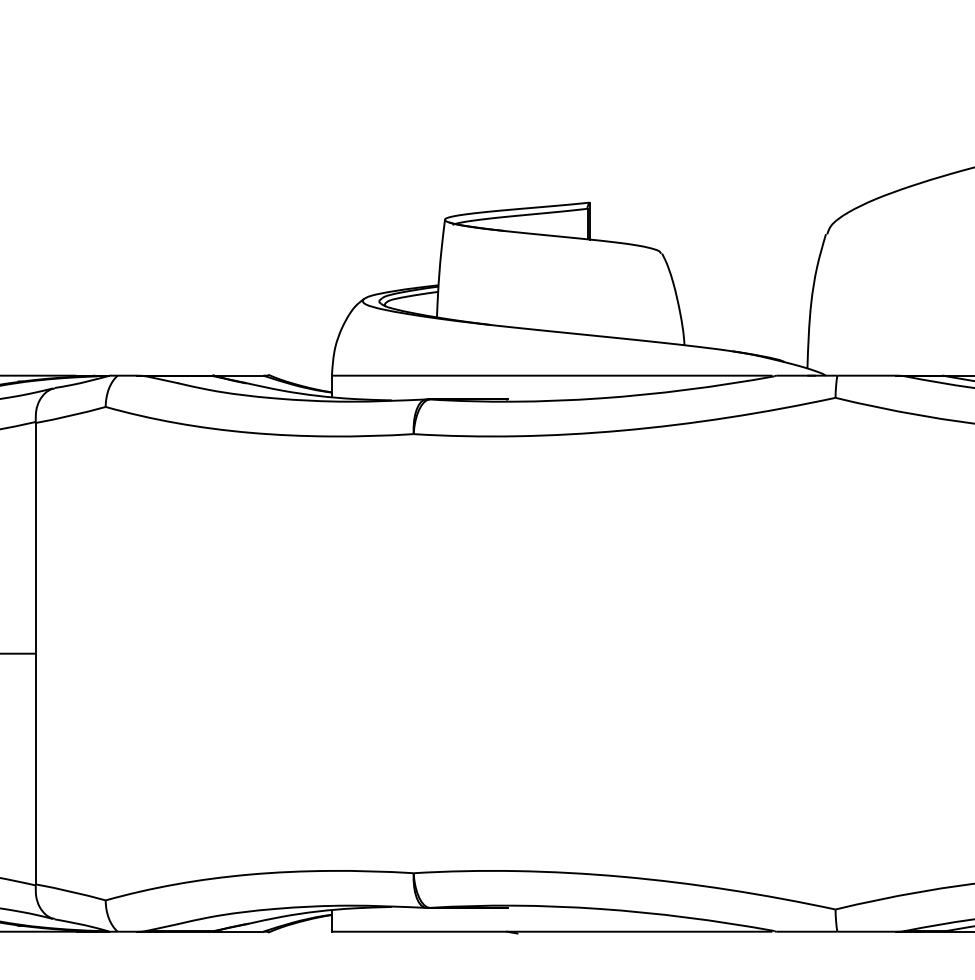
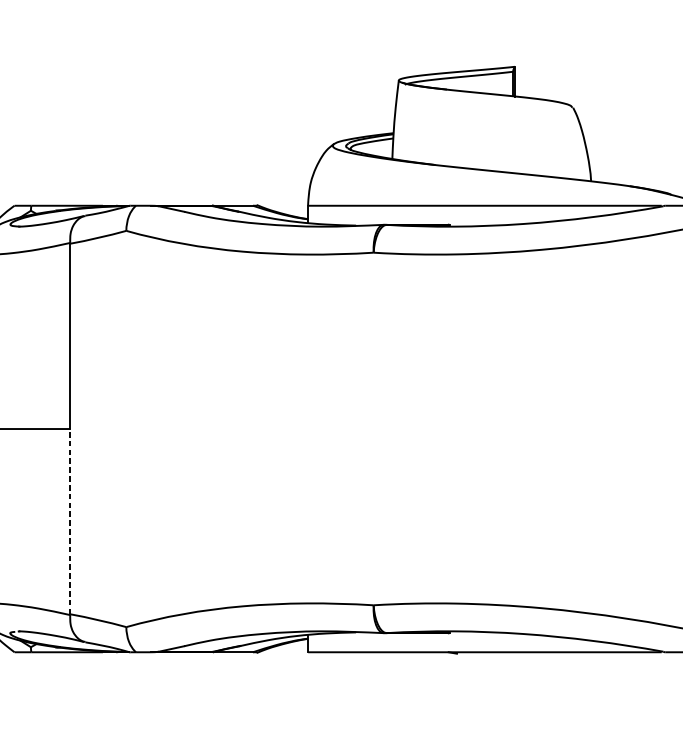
line: (35, 768) -> (69, 521), solid -> dashed

